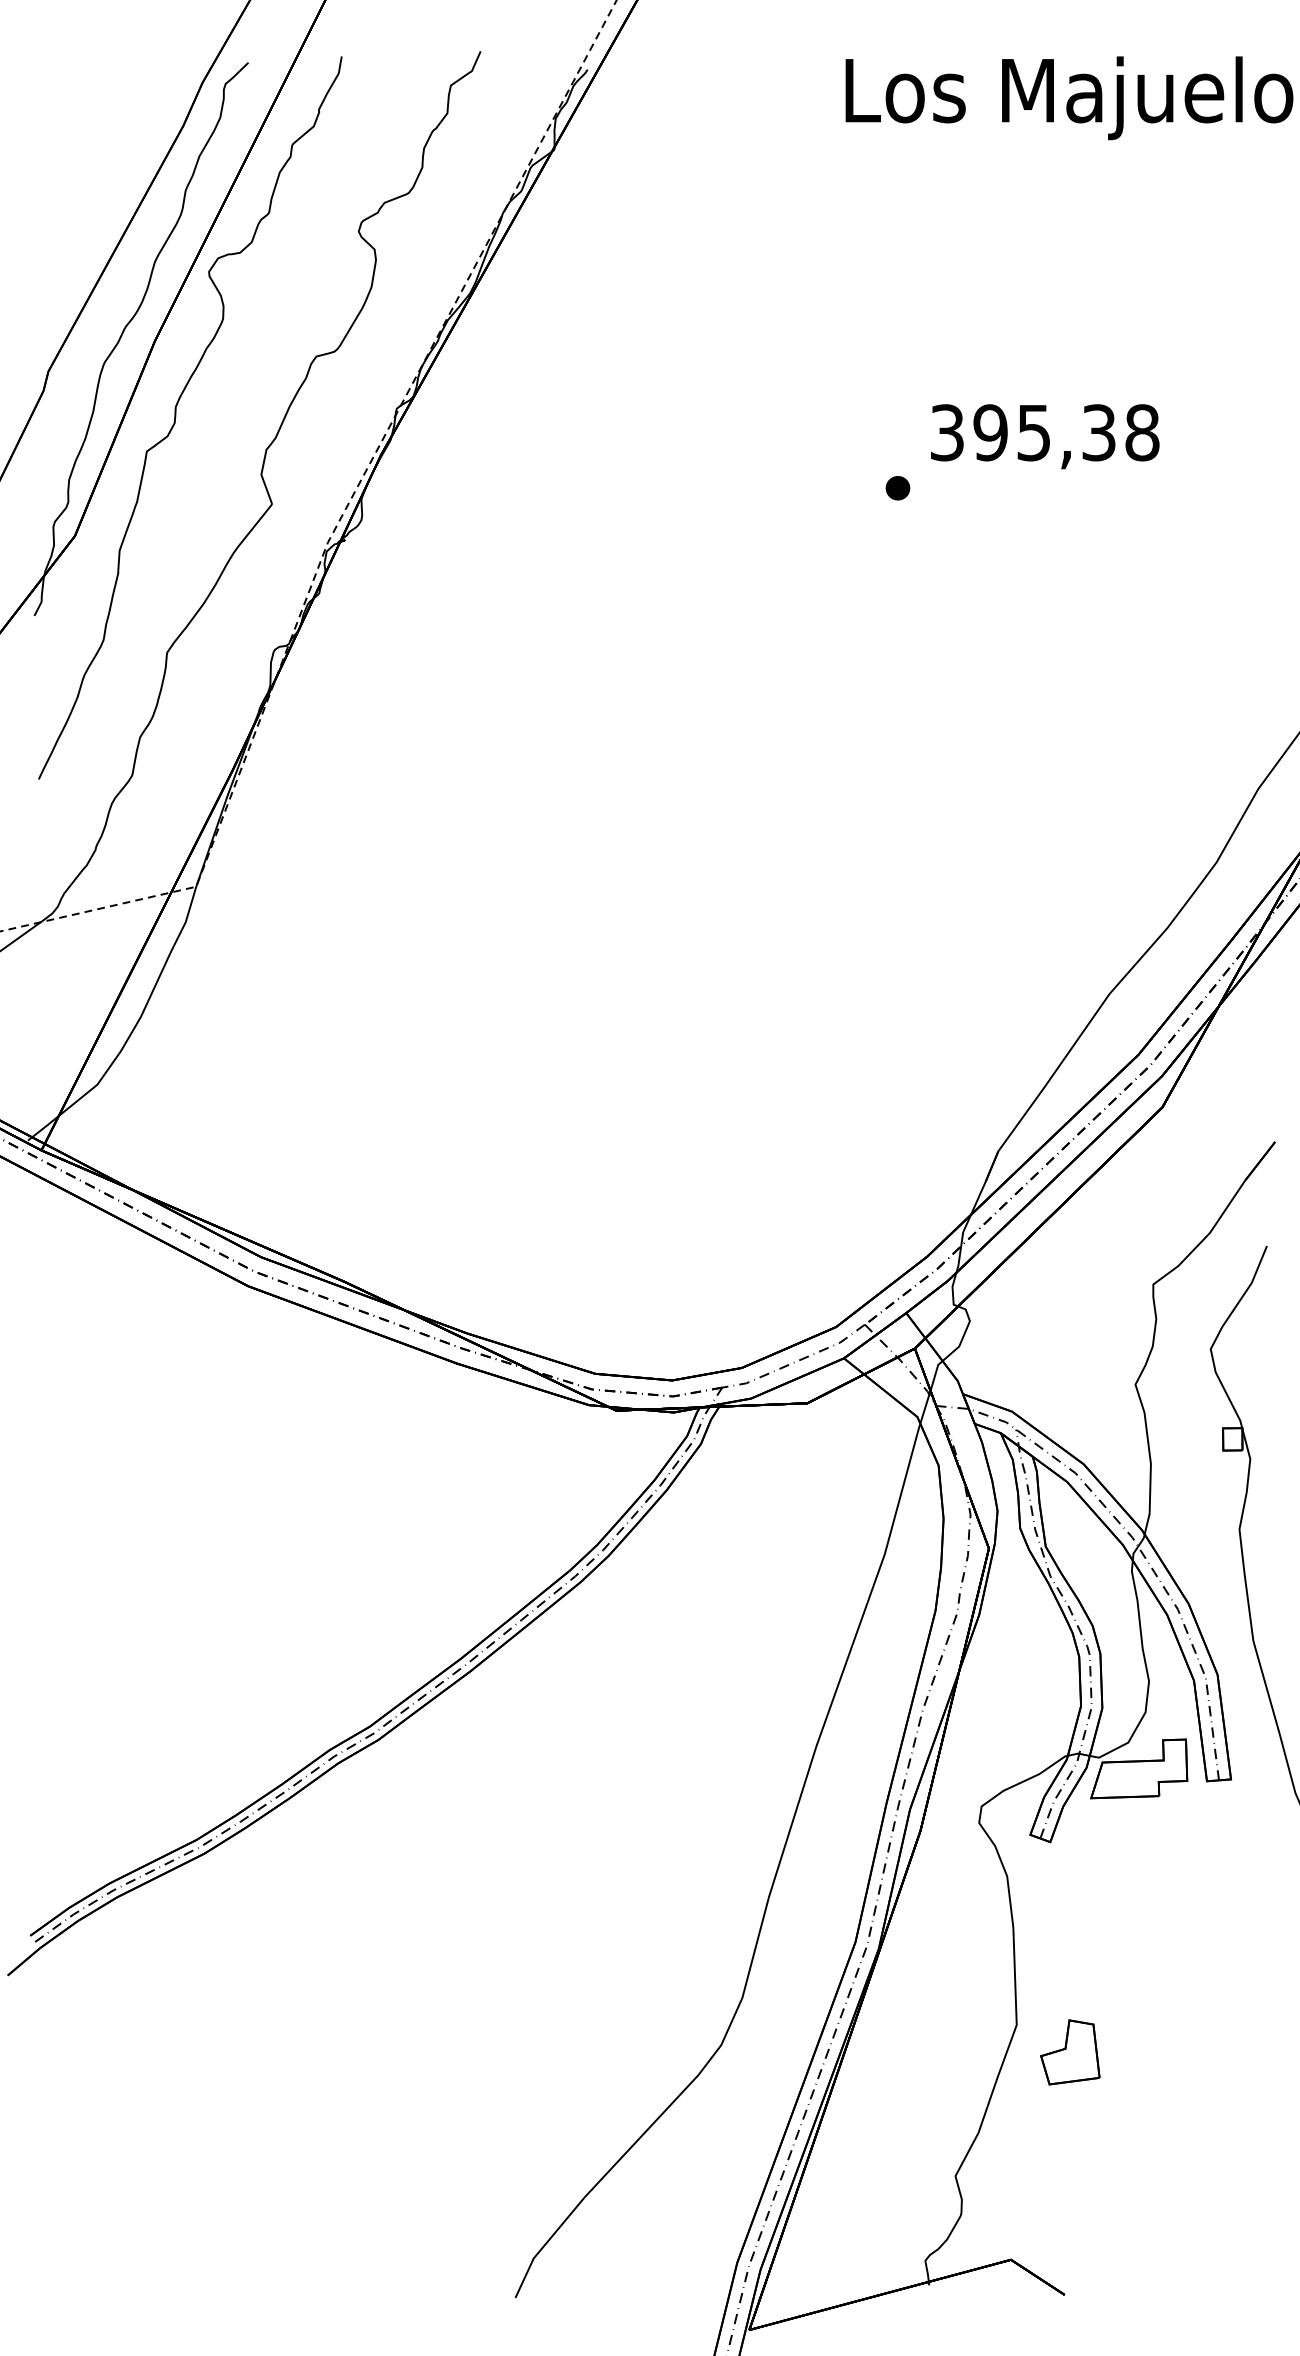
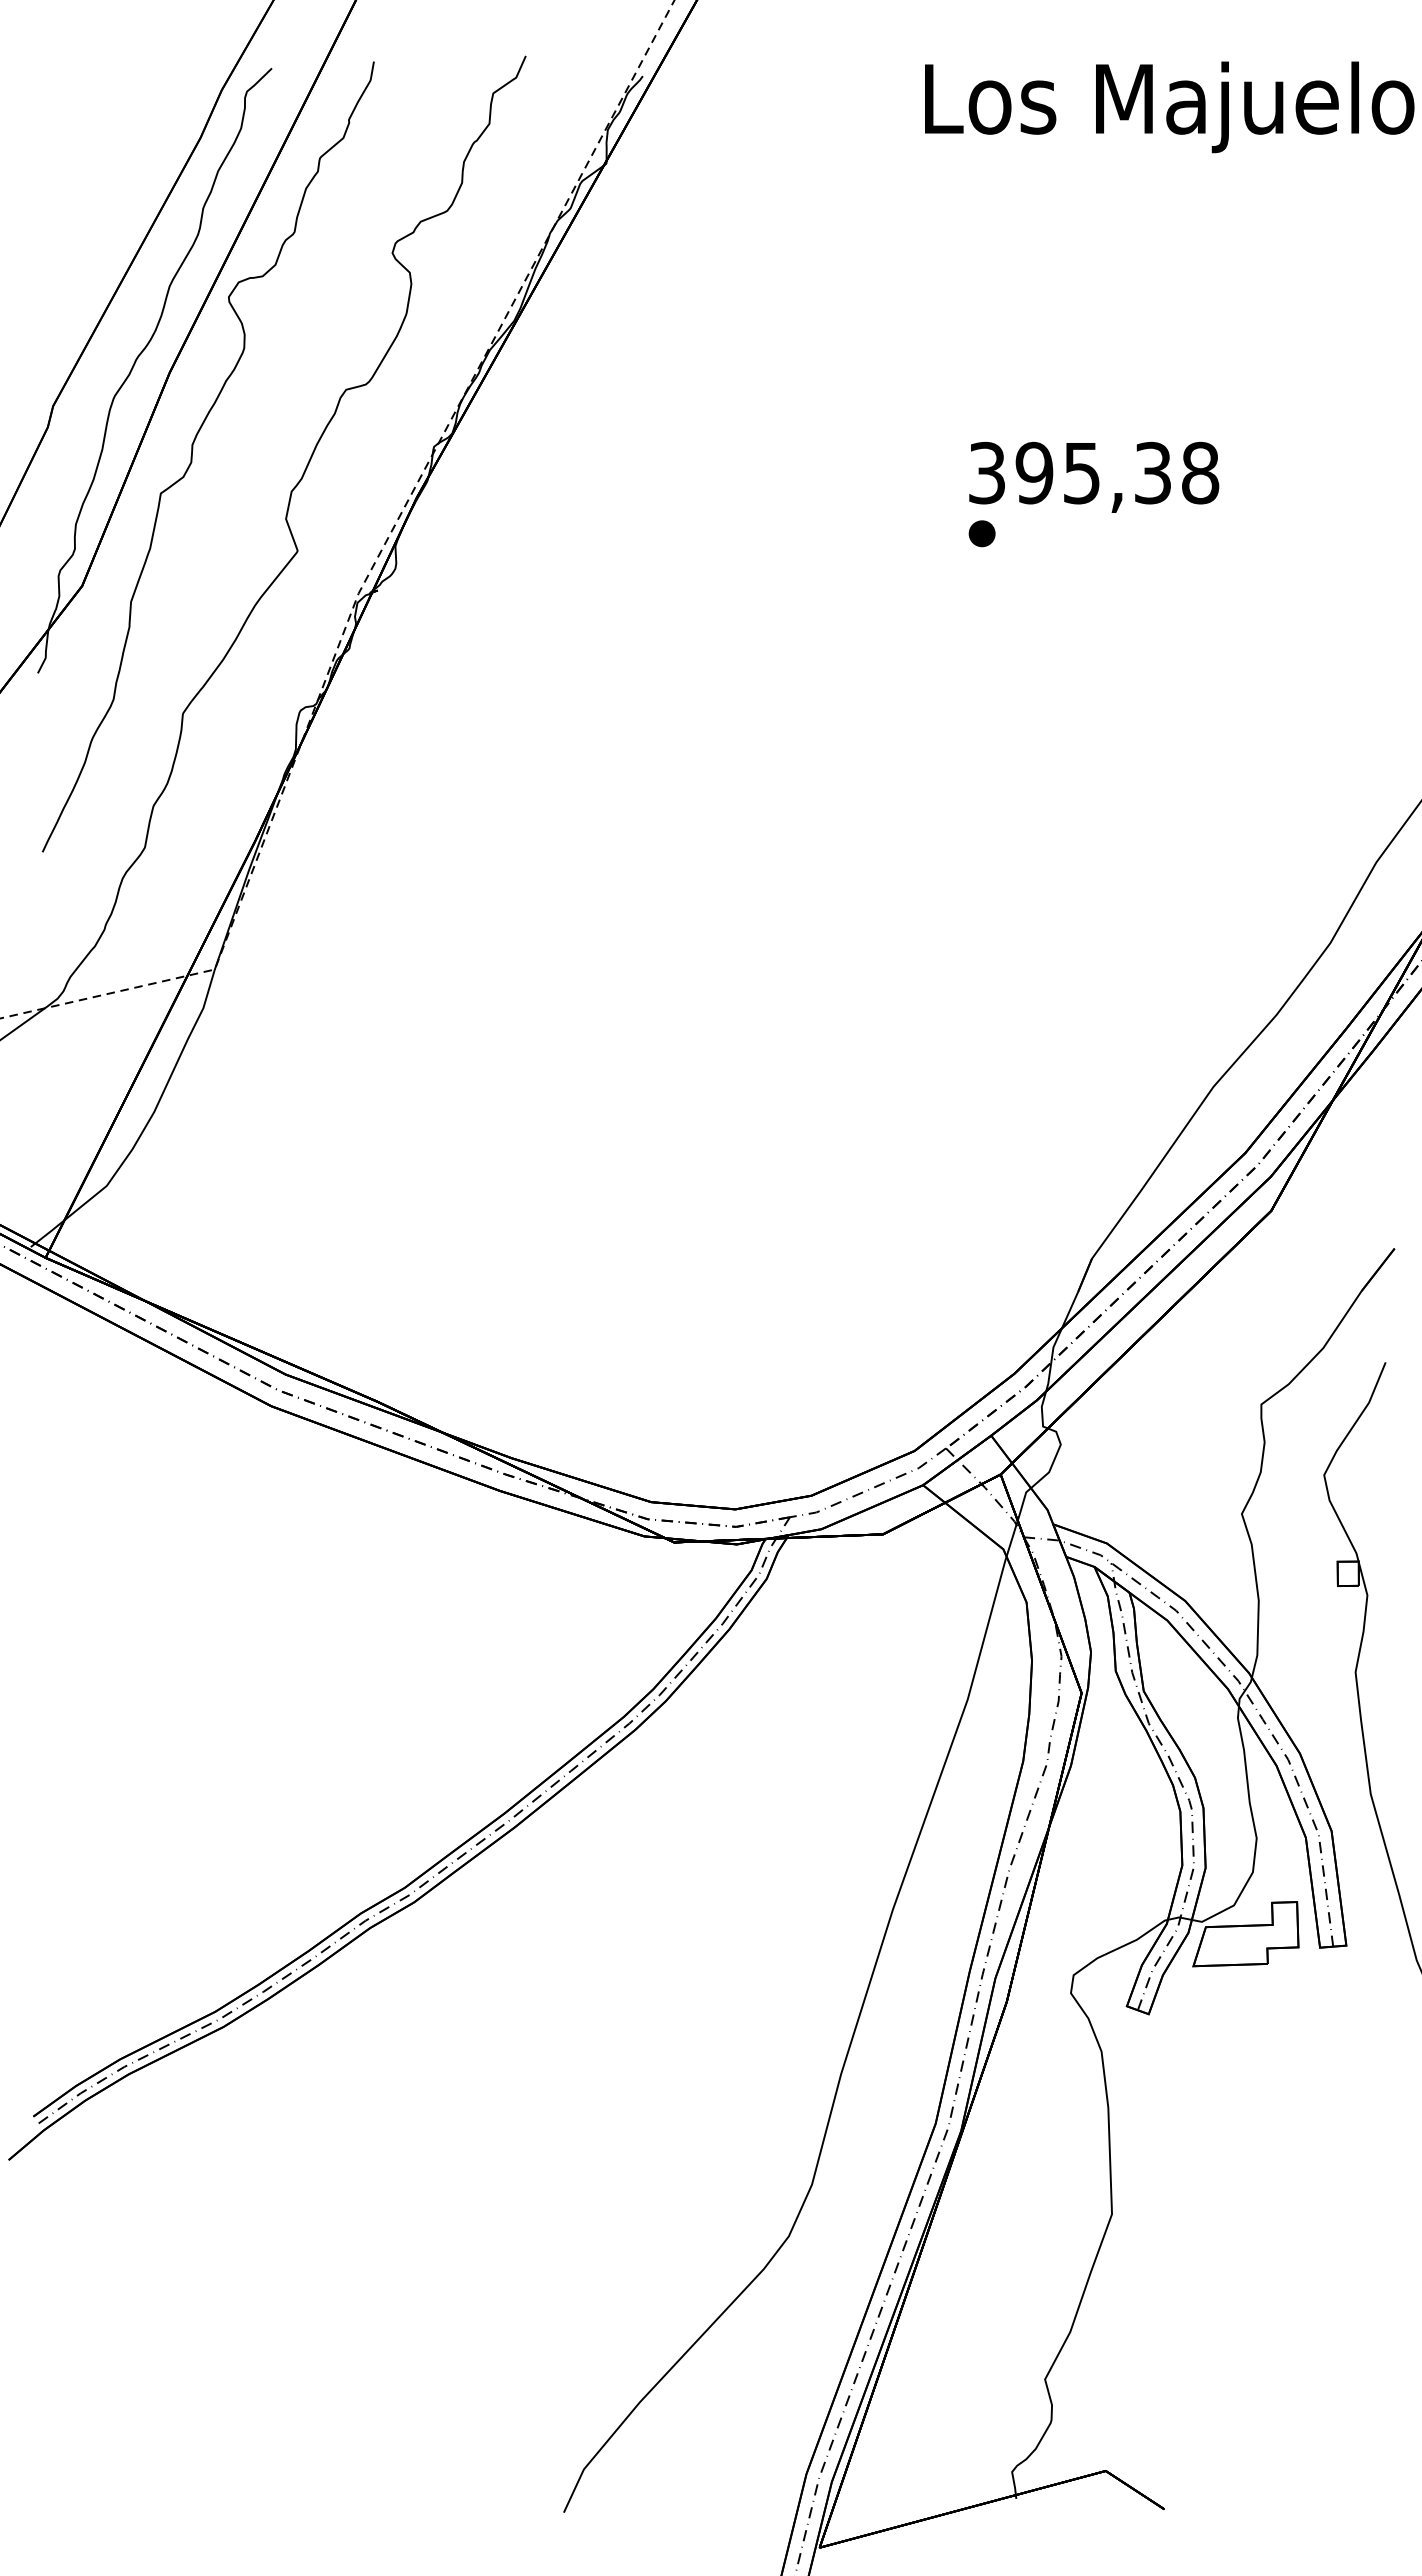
text: (1045, 435) -> (1094, 476), moved
part: (1070, 2052) -> (1170, 2244), removed

